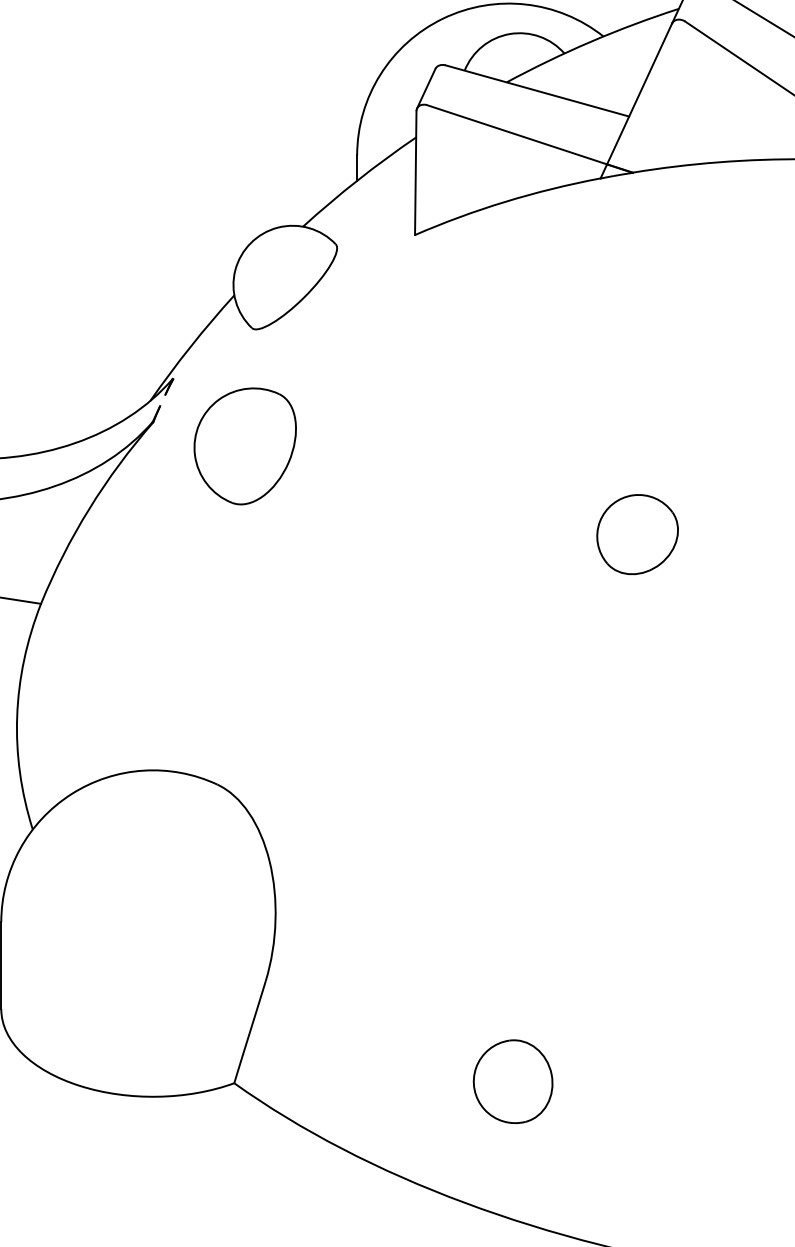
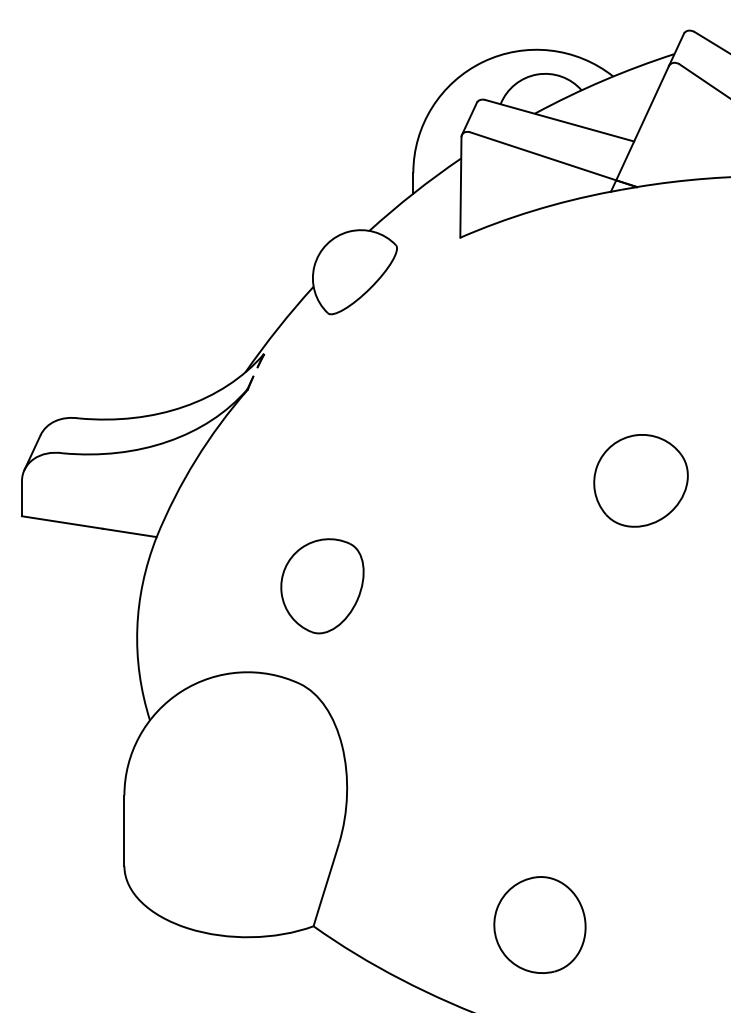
part: (245, 446) -> (322, 586), moved
part: (636, 534) -> (640, 480), size x1.43
part: (512, 1081) -> (539, 924), size x1.43

